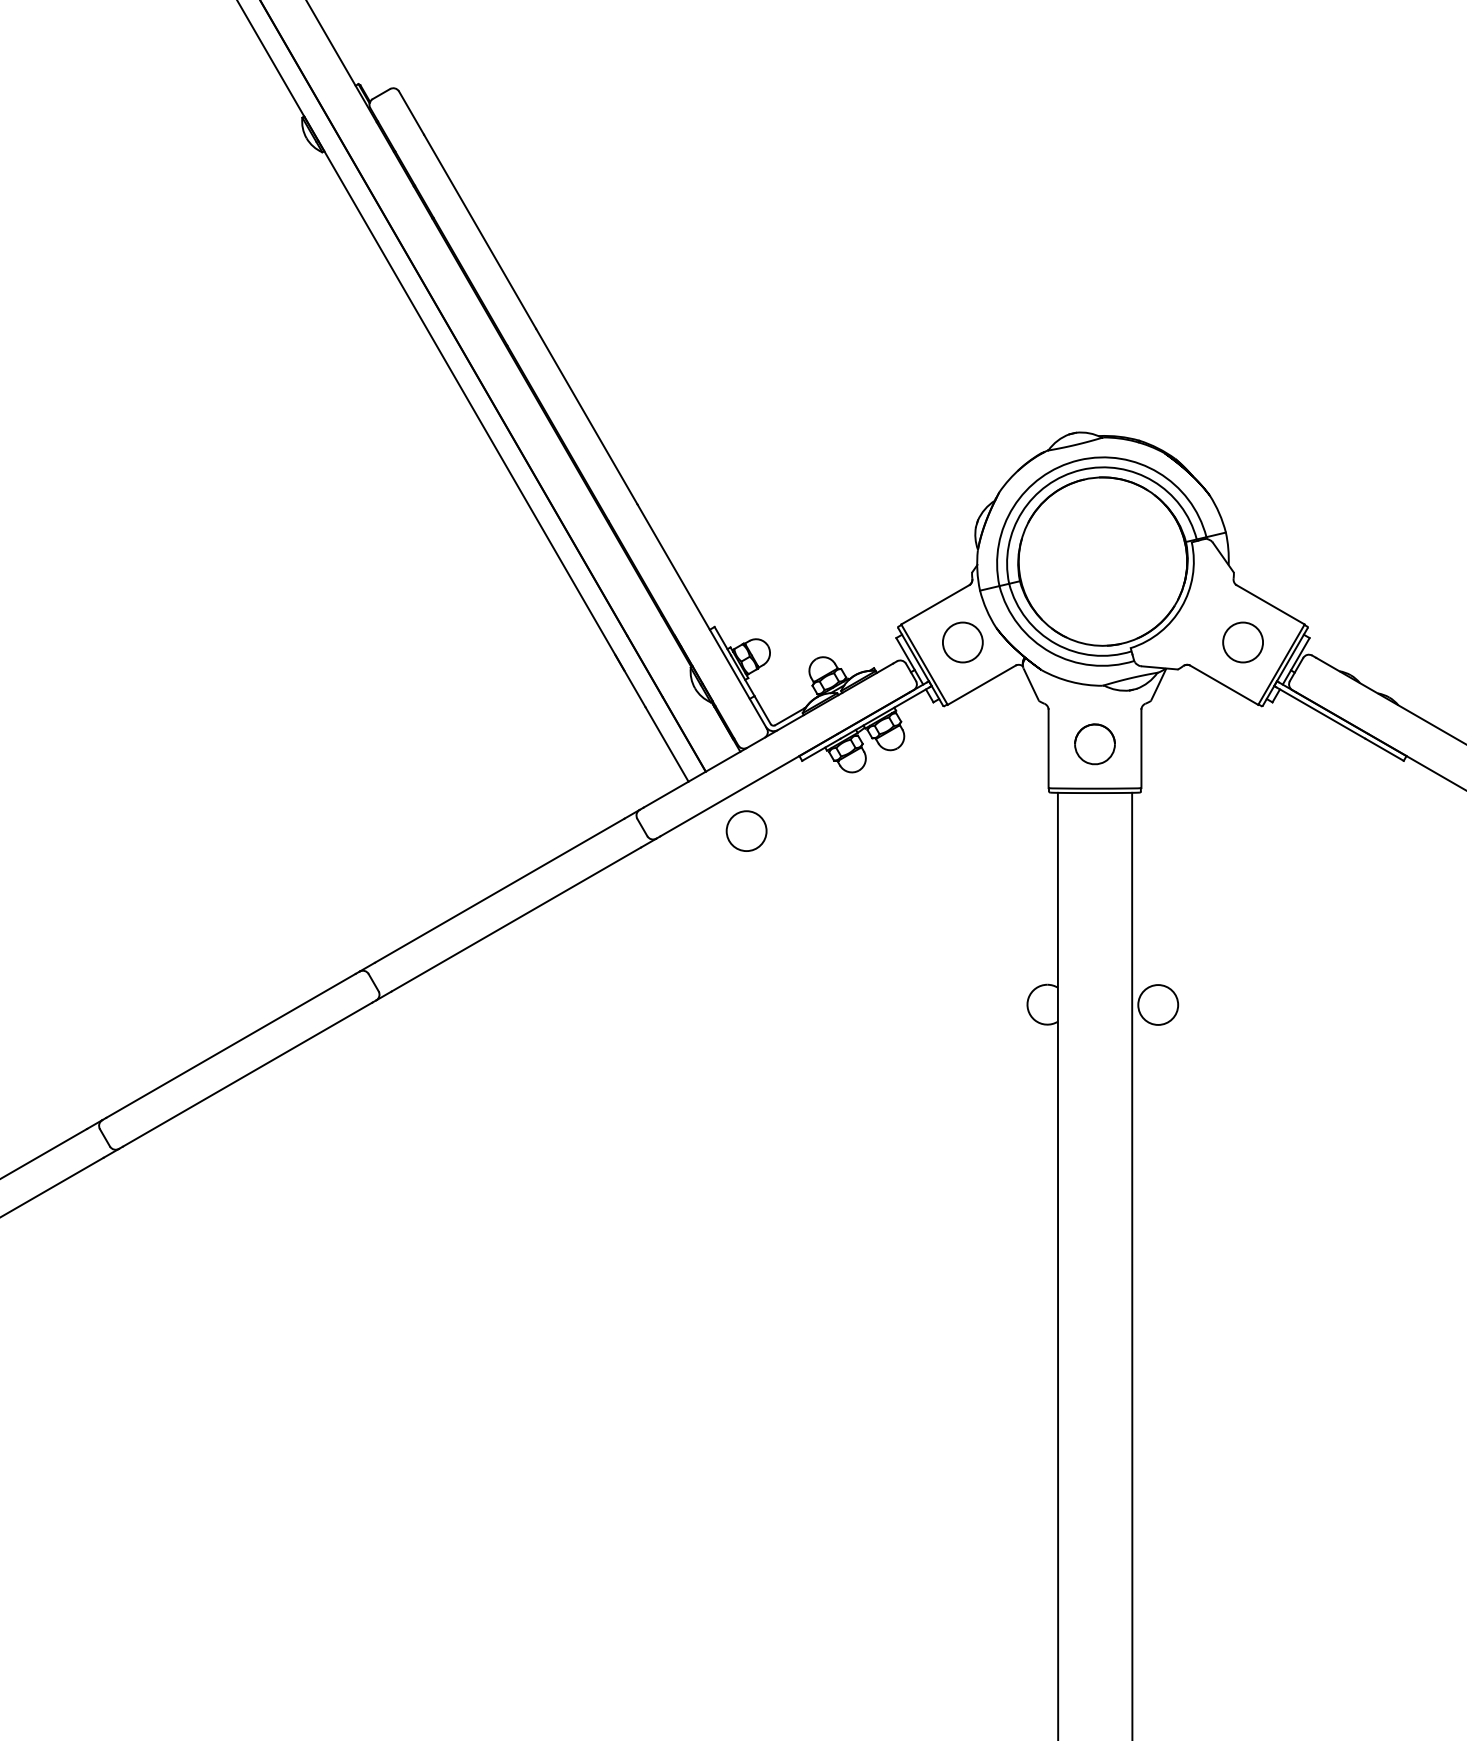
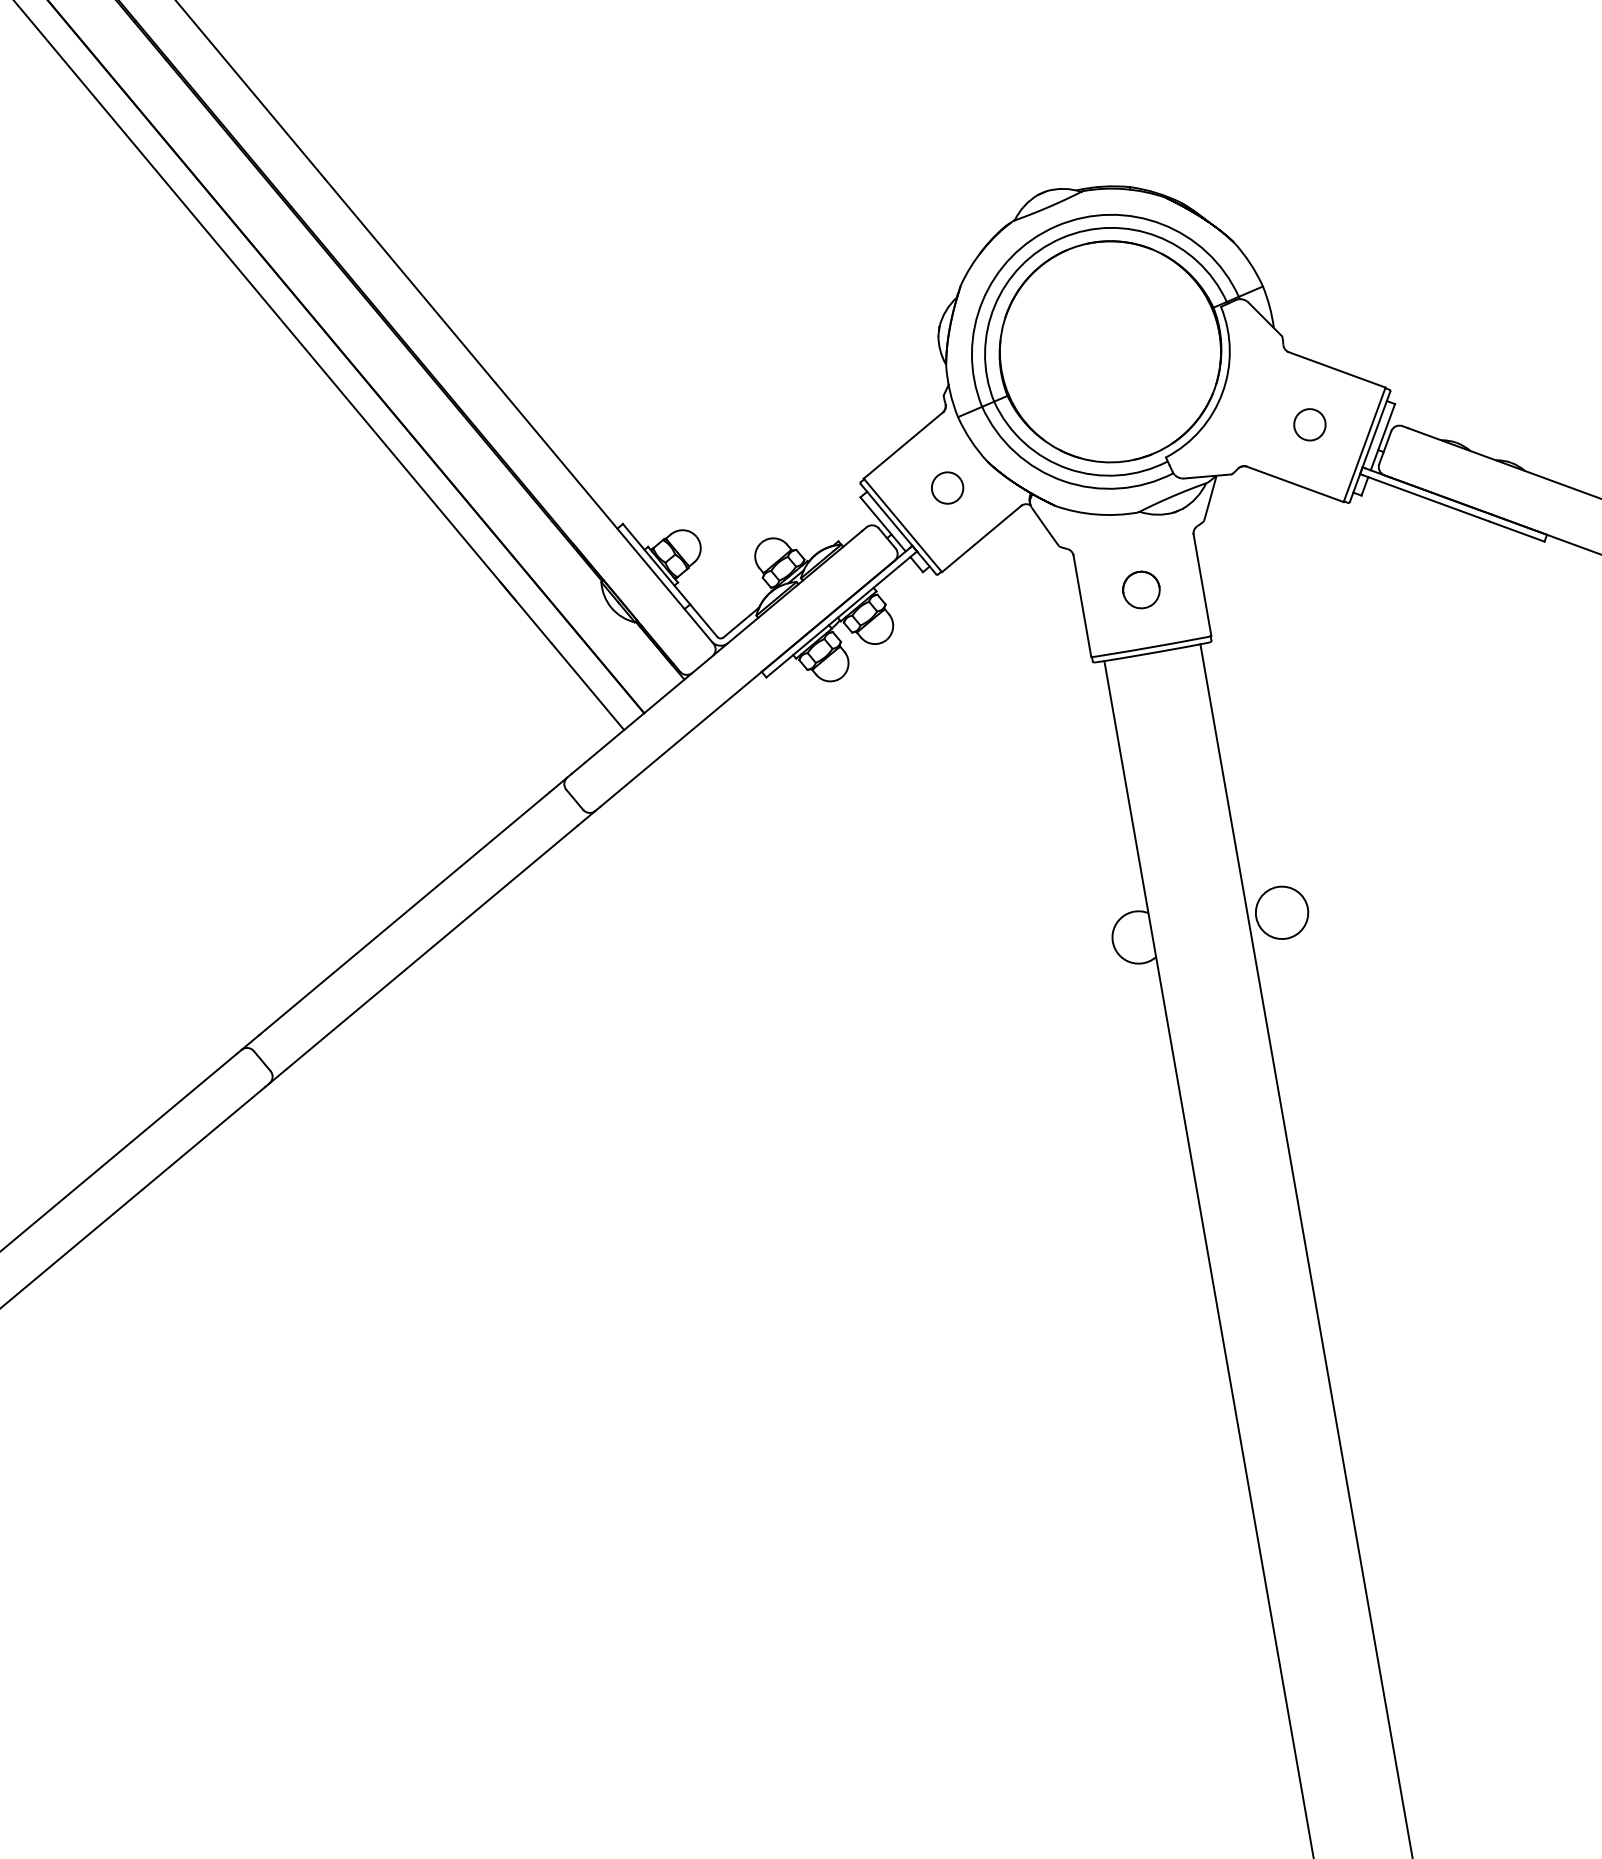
circle: (962, 642) -> (947, 488), size x0.6
circle: (1242, 642) -> (1309, 424), size x0.6
part: (1094, 744) -> (1140, 590), size x0.7
circle: (746, 830) -> (710, 780), removed

